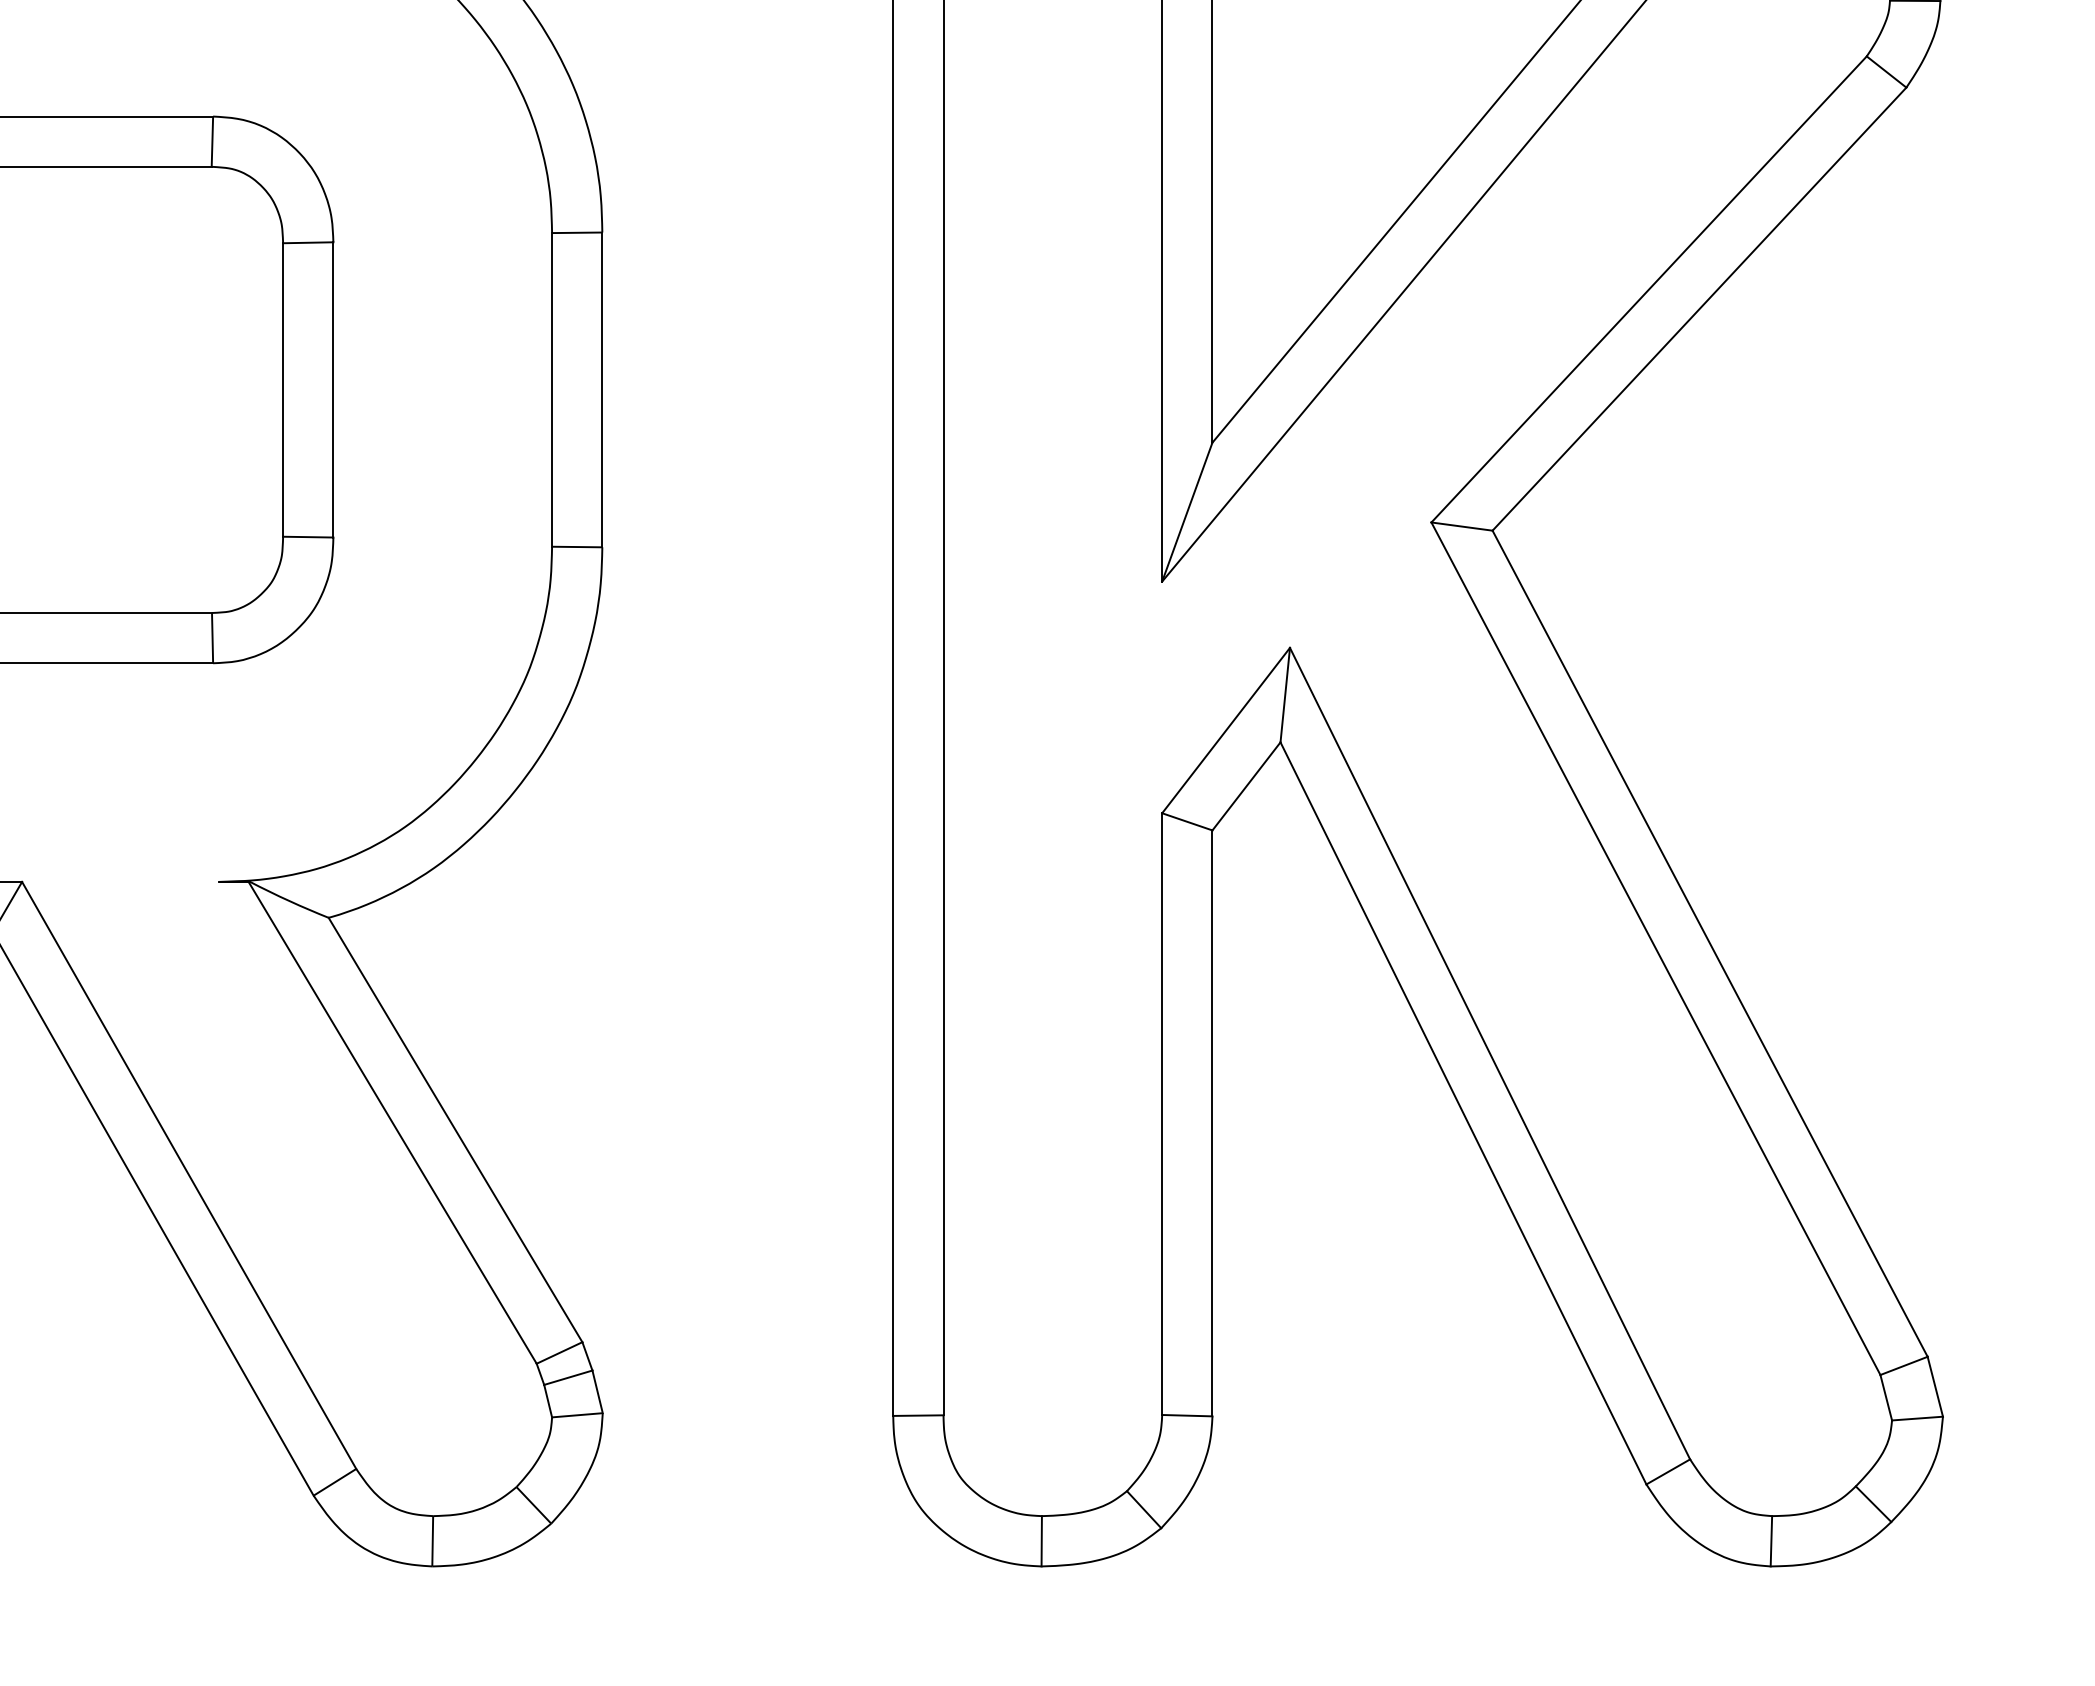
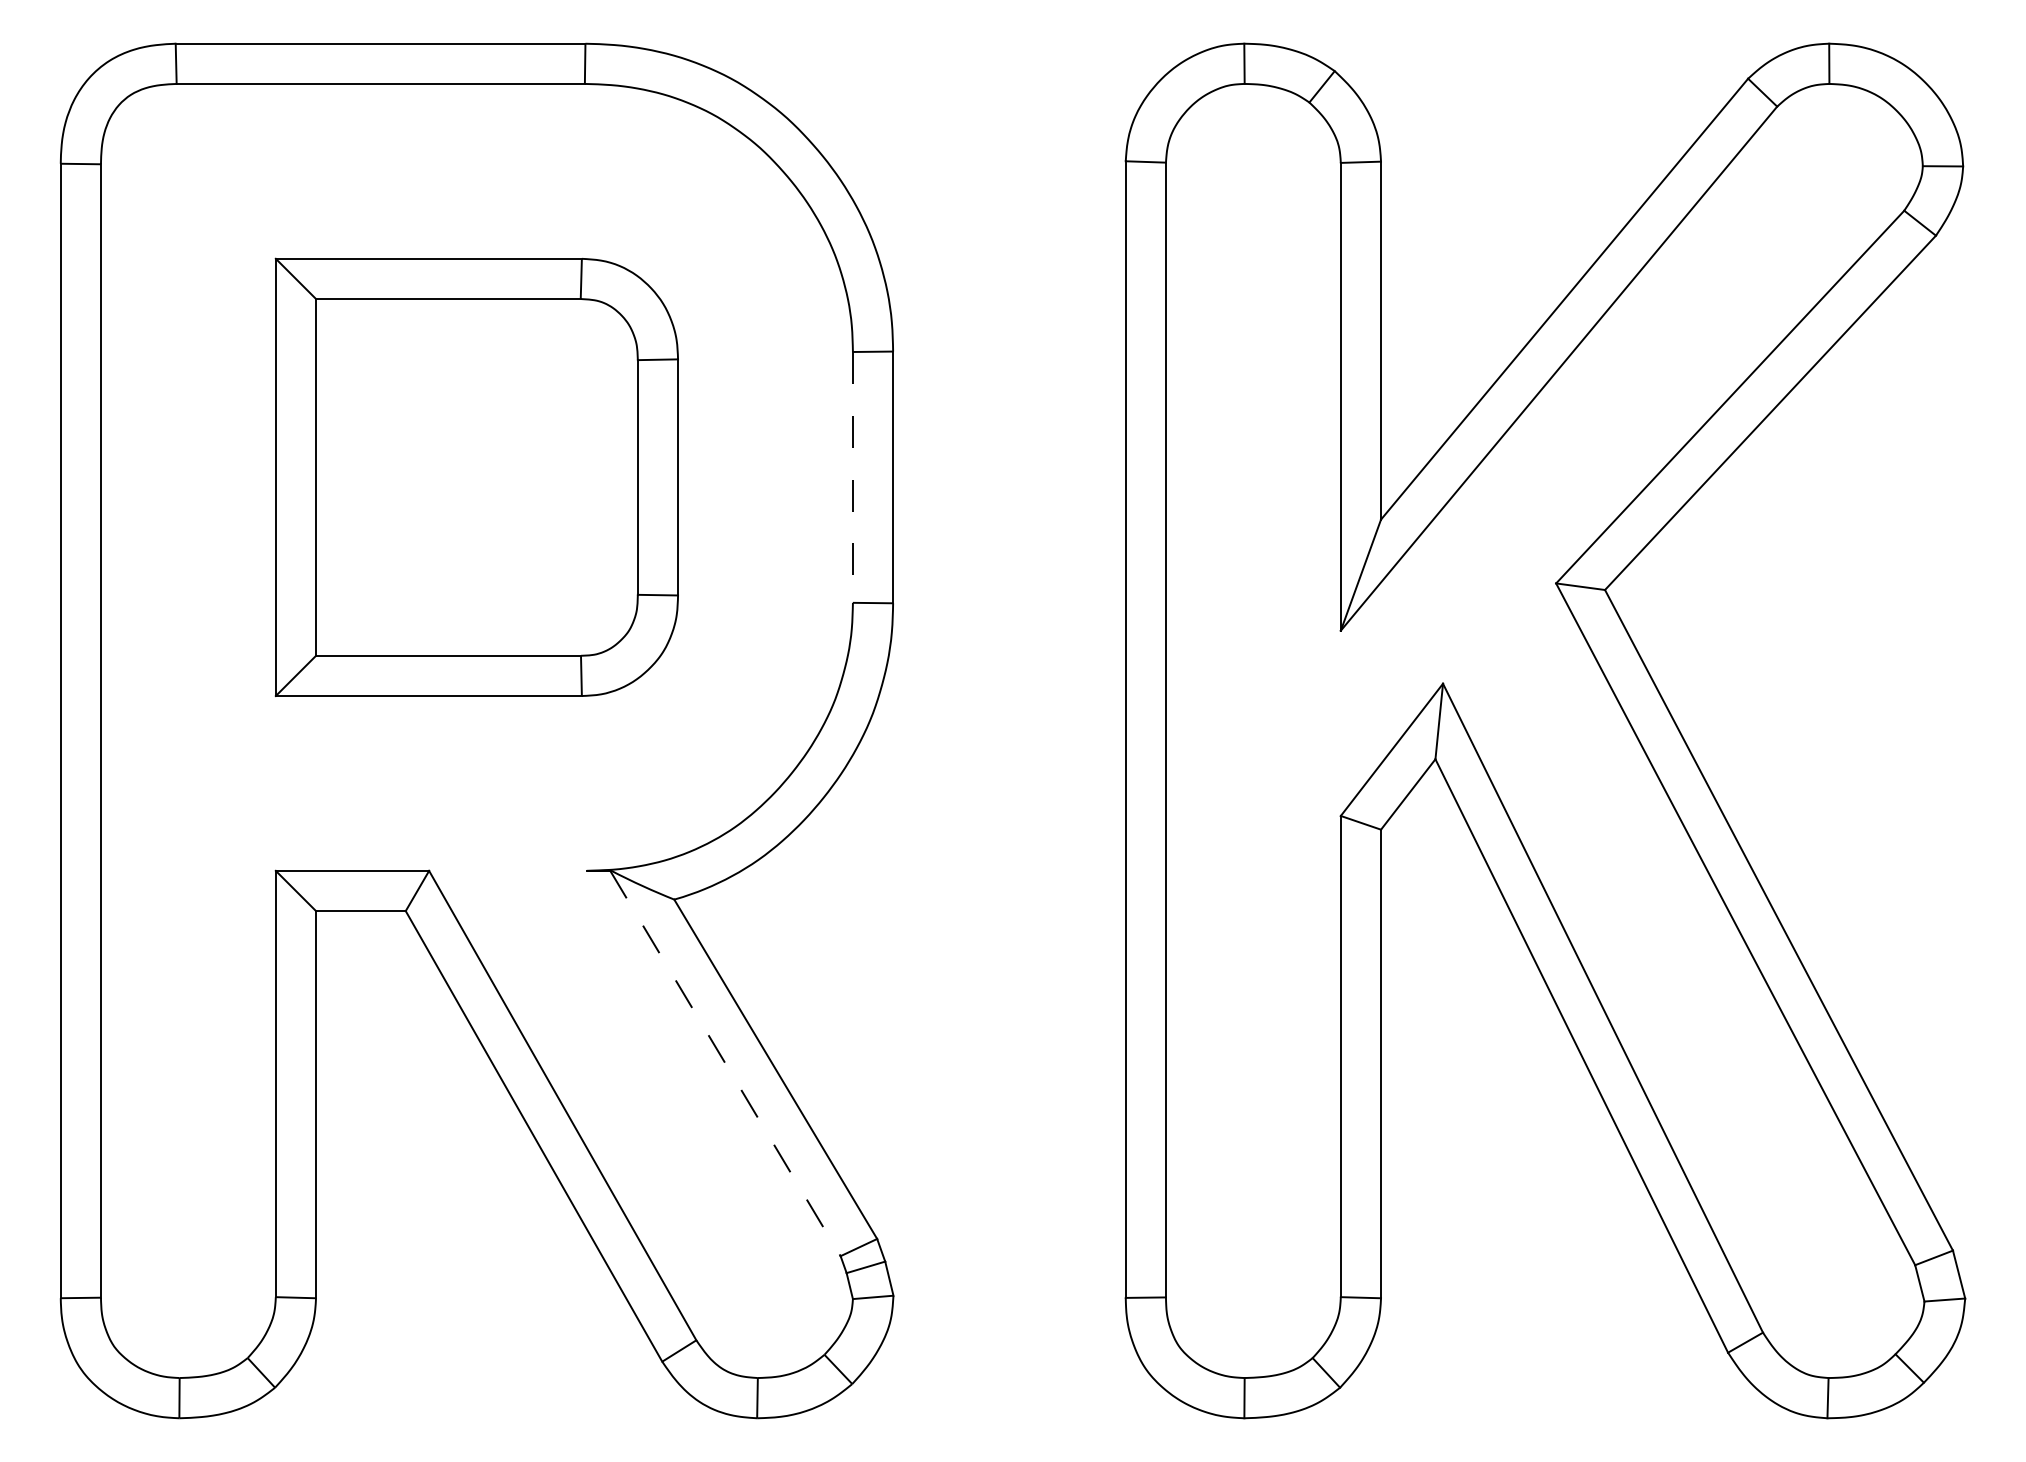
line: (551, 390) -> (852, 477), solid -> dashed
line: (392, 1122) -> (725, 1063), solid -> dashed

